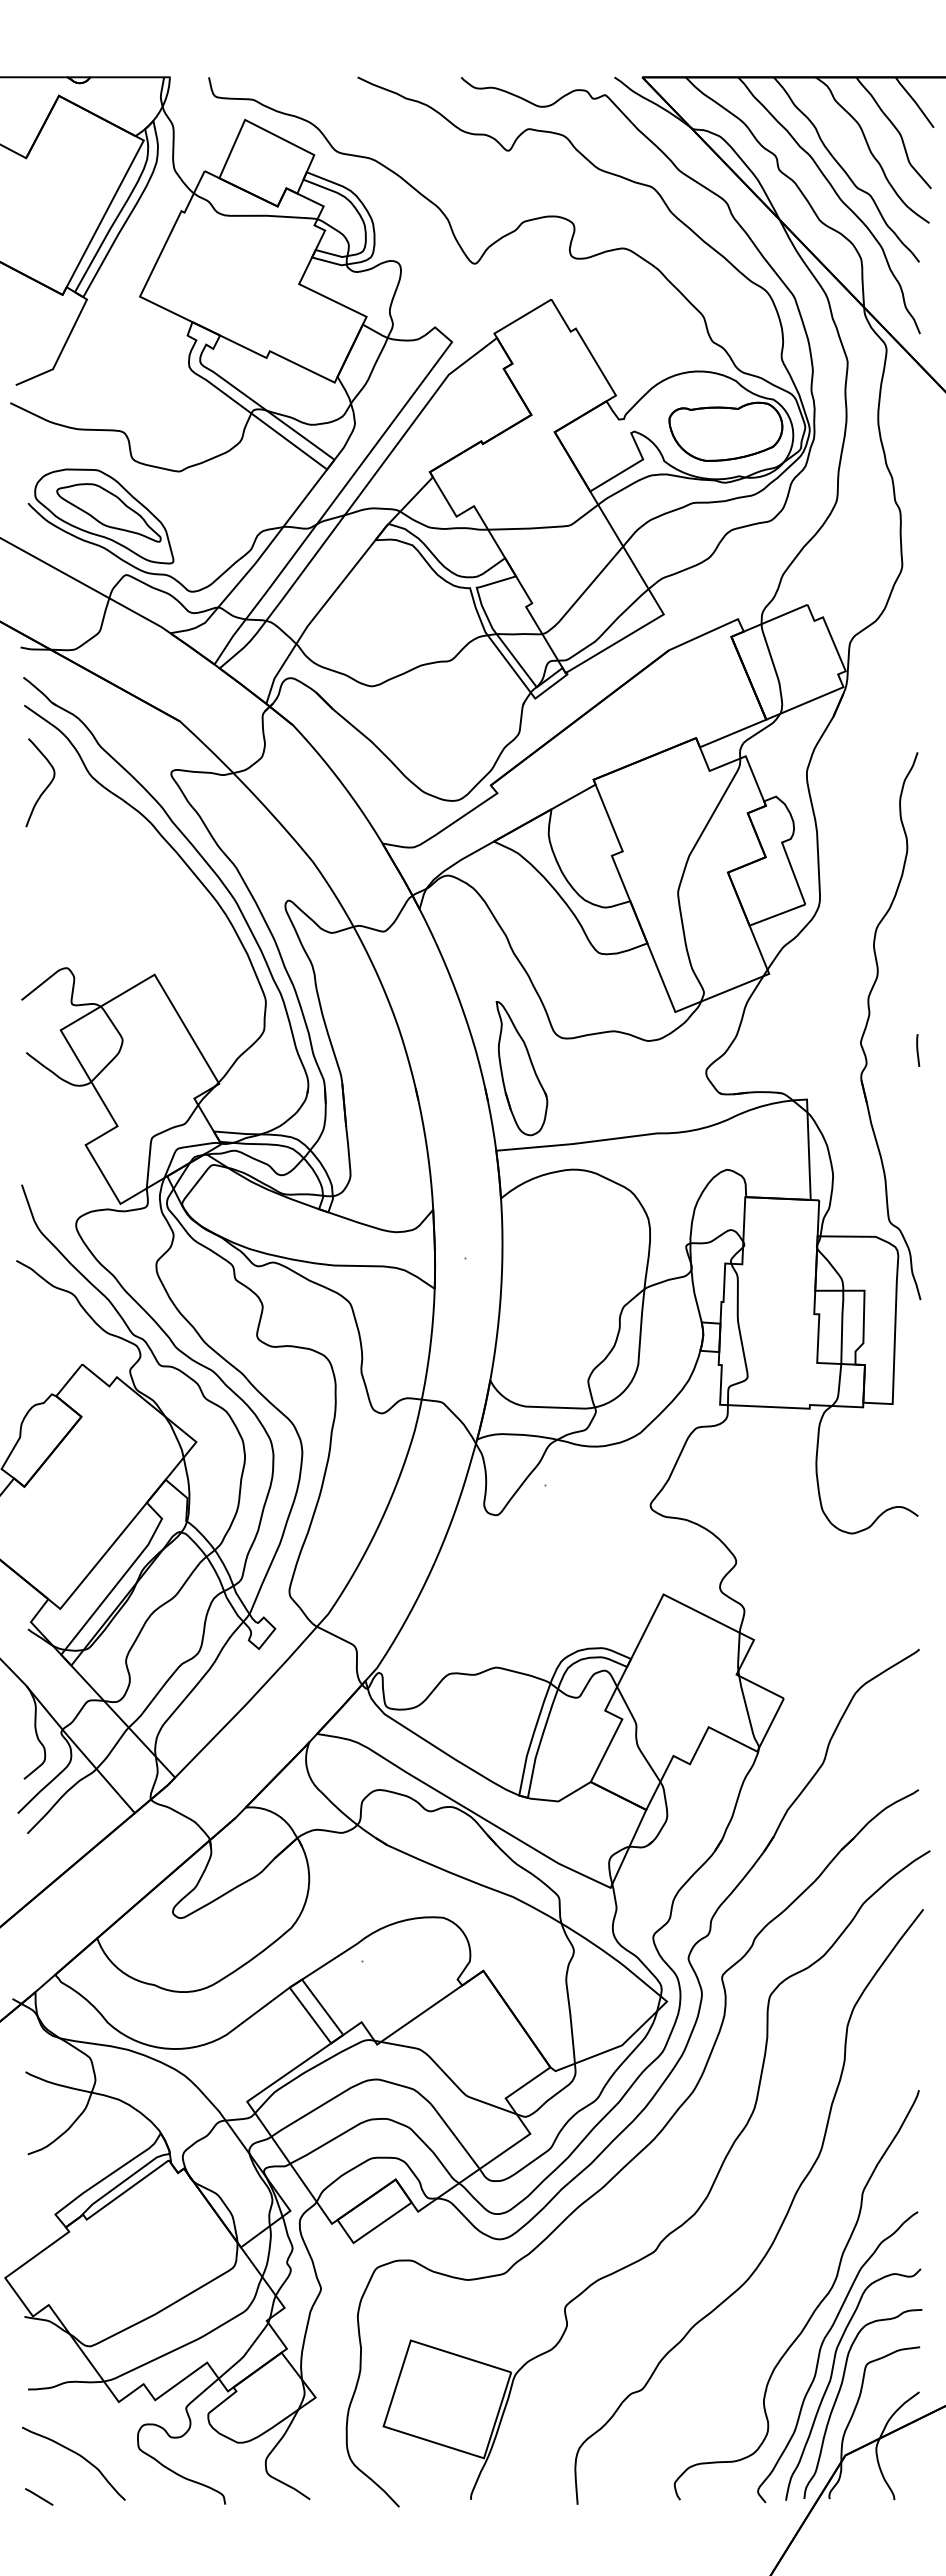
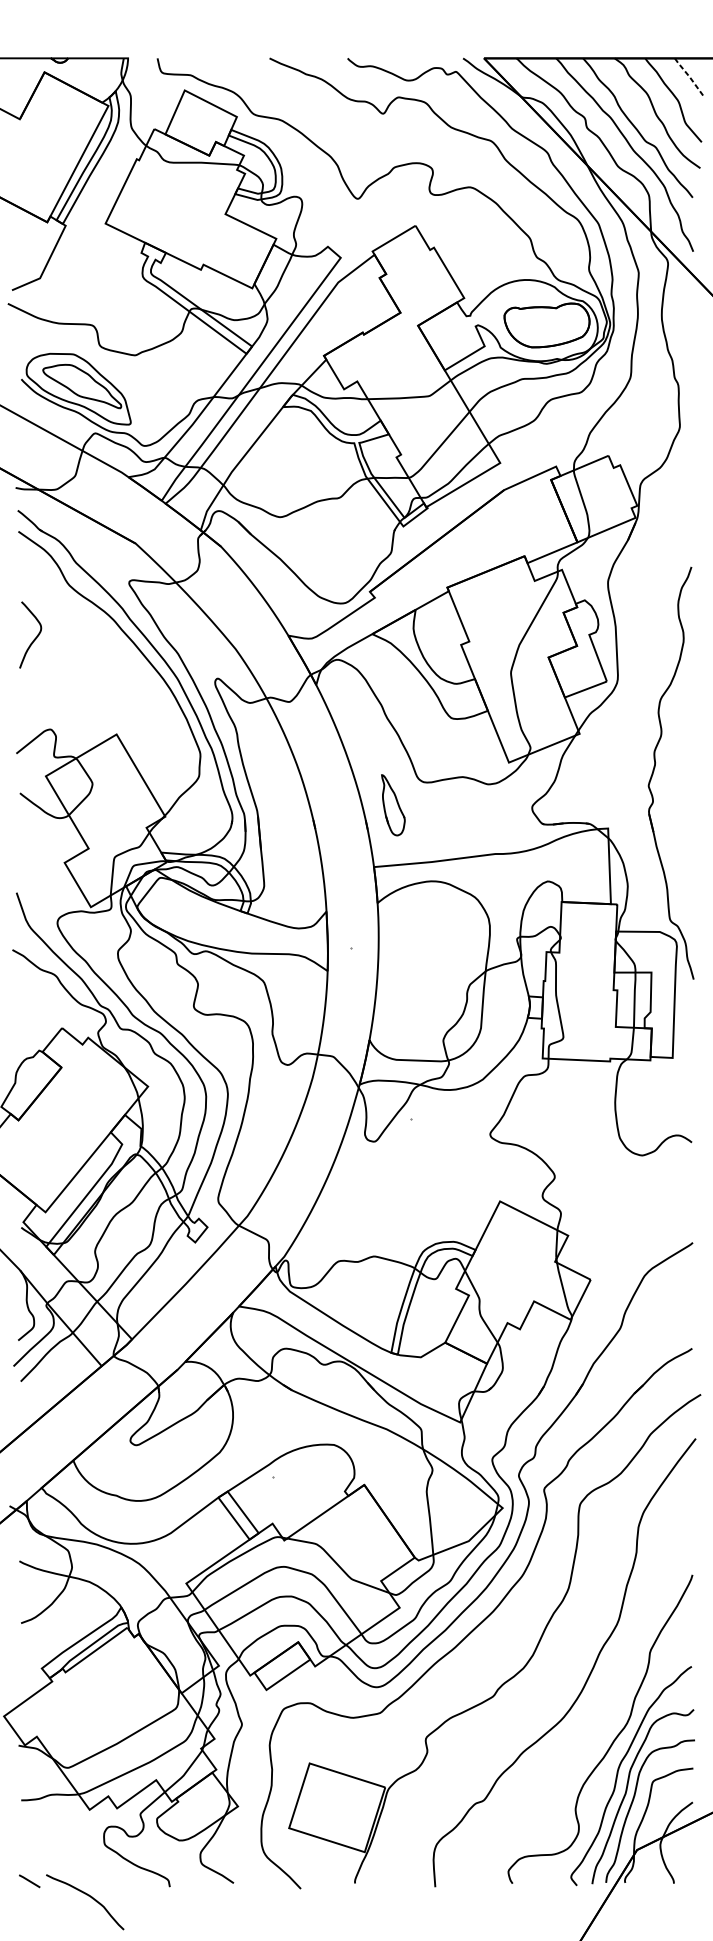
line: (915, 102) -> (689, 77), solid -> dashed
curve: (46, 786) -> (35, 637), moved
line: (918, 1050) -> (692, 791), removed
part: (521, 1068) -> (393, 805), size x0.6
curve: (79, 2456) -> (89, 1896), moved

